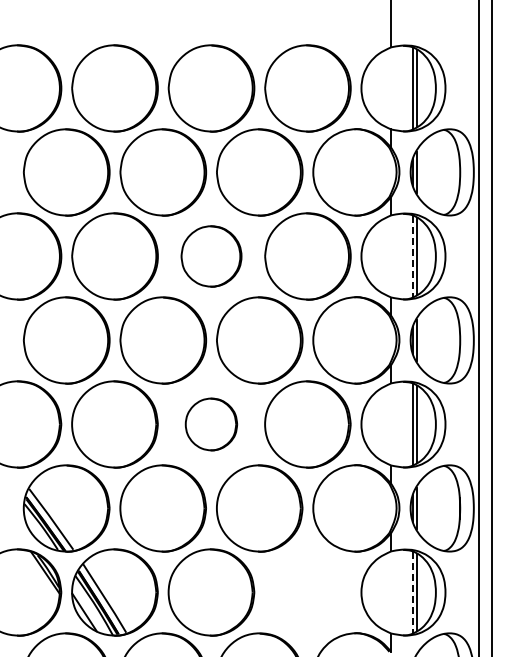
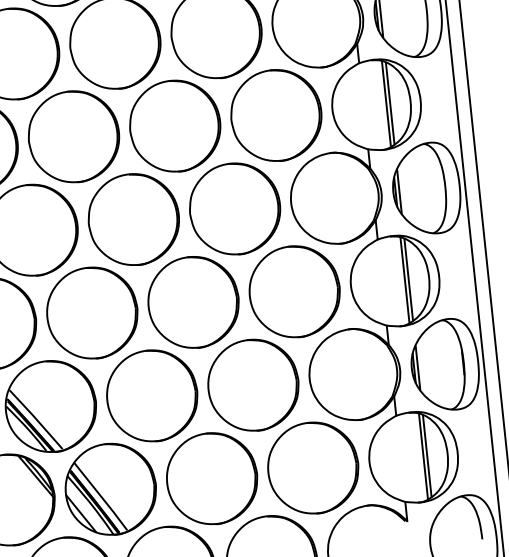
part: (211, 256) -> (175, 126), size x1.43
line: (412, 256) -> (386, 104), dashed -> solid
part: (211, 424) -> (193, 302), size x1.67
part: (307, 592) -> (312, 468), added
line: (412, 592) -> (423, 456), dashed -> solid

